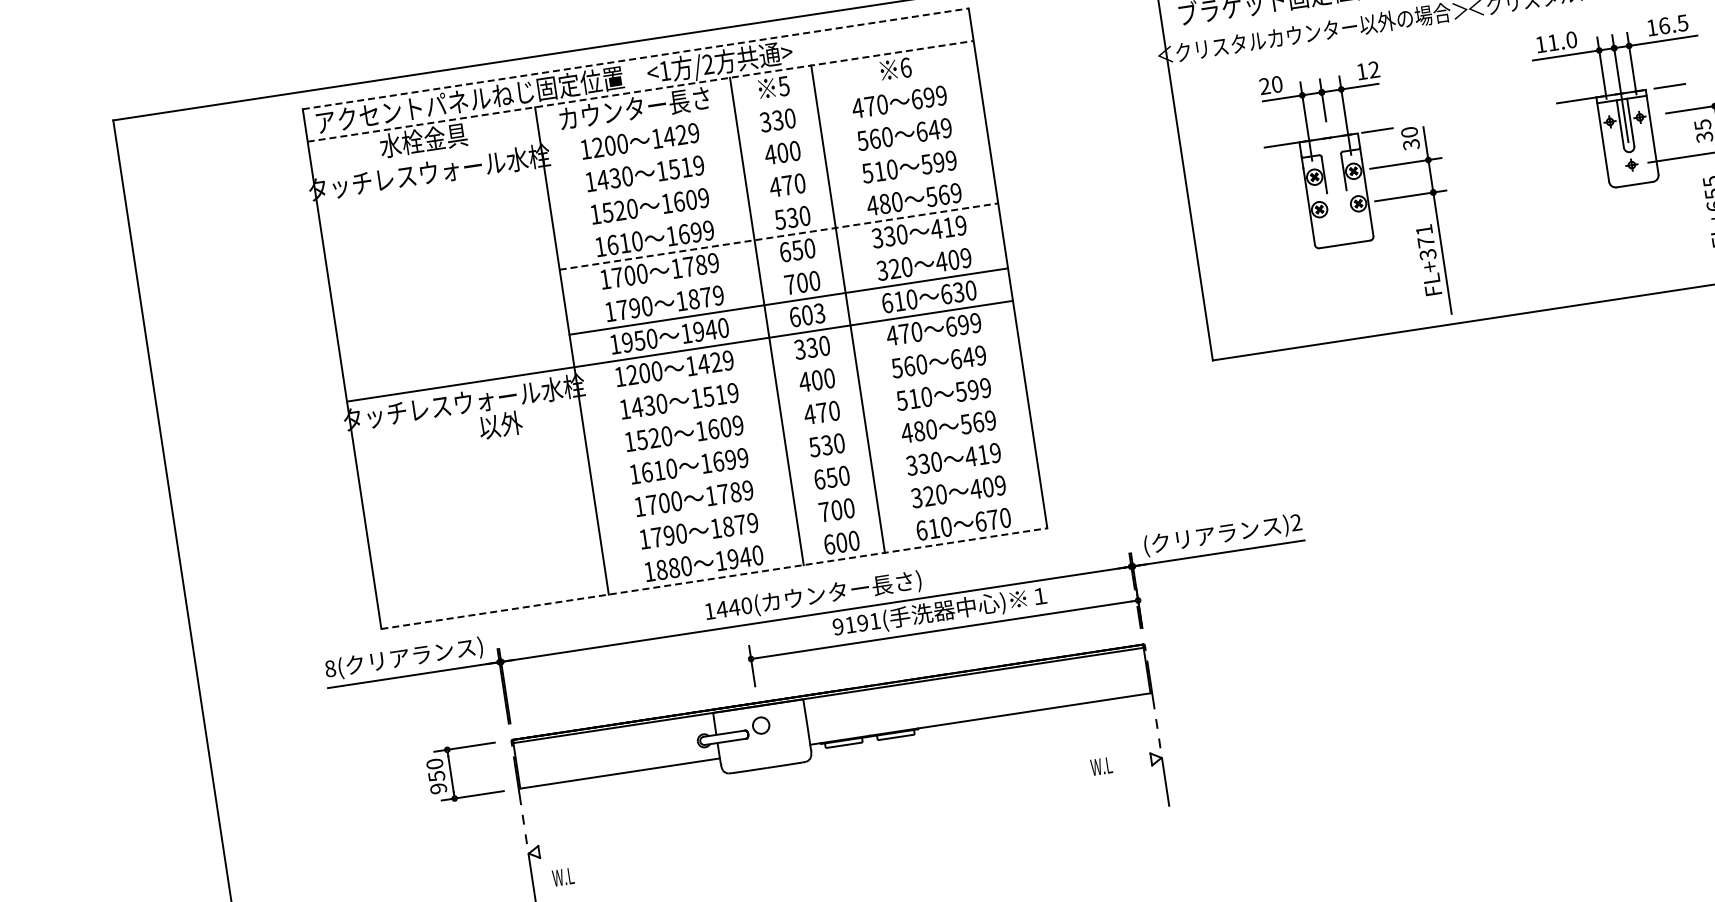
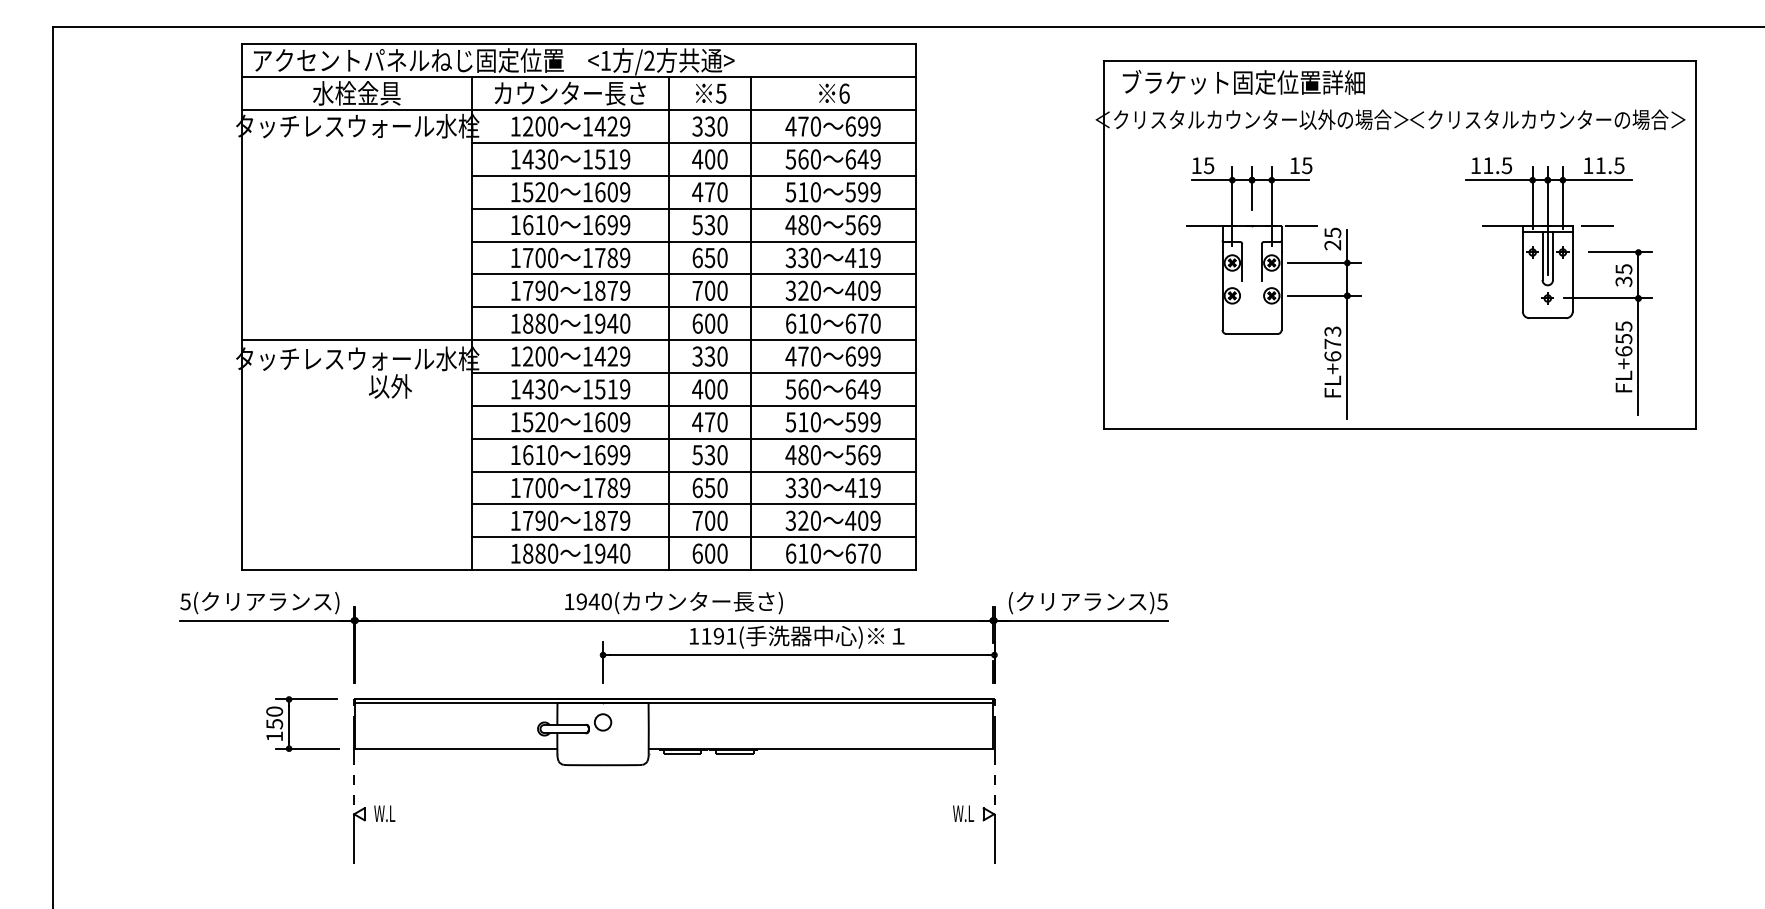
text: (1664, 25) -> (1600, 165), 16.5 -> 11.5
text: (1571, 39) -> (1506, 165), 11.0 -> 11.5
line: (635, 58) -> (578, 44), dashed -> solid
text: (1374, 69) -> (1307, 165), 12 -> 15
text: (1270, 85) -> (1202, 165), 20 -> 15
line: (640, 91) -> (578, 77), dashed -> solid
line: (645, 124) -> (578, 110), added
text: (1410, 138) -> (1332, 238), 30 -> 25
line: (764, 139) -> (693, 143), added
line: (768, 171) -> (693, 175), added
line: (773, 203) -> (693, 208), added
line: (778, 236) -> (693, 241), dashed -> solid
text: (1425, 241) -> (1332, 343), FL+371 -> FL+673
line: (783, 269) -> (693, 274), added
text: (958, 292) -> (862, 323), 630 -> 670
text: (819, 313) -> (722, 323), 603 -> 600
text: (633, 341) -> (534, 323), 1950 -> 1880
line: (798, 367) -> (693, 373), added
line: (803, 398) -> (693, 405), added
line: (808, 431) -> (693, 438), added
line: (813, 463) -> (693, 471), added
line: (818, 496) -> (693, 504), added
text: (1296, 522) -> (1162, 601), )2 -> )5
line: (822, 529) -> (693, 537), added
line: (714, 579) -> (578, 570), dashed -> solid
text: (721, 609) -> (581, 601), 1440( -> 1940(
text: (838, 625) -> (694, 635), 9191( -> 1191(
text: (330, 668) -> (185, 601), 8( -> 5(
text: (1101, 766) -> (963, 813), moved
text: (438, 788) -> (274, 736), 950 -> 150
text: (563, 876) -> (384, 813), moved

